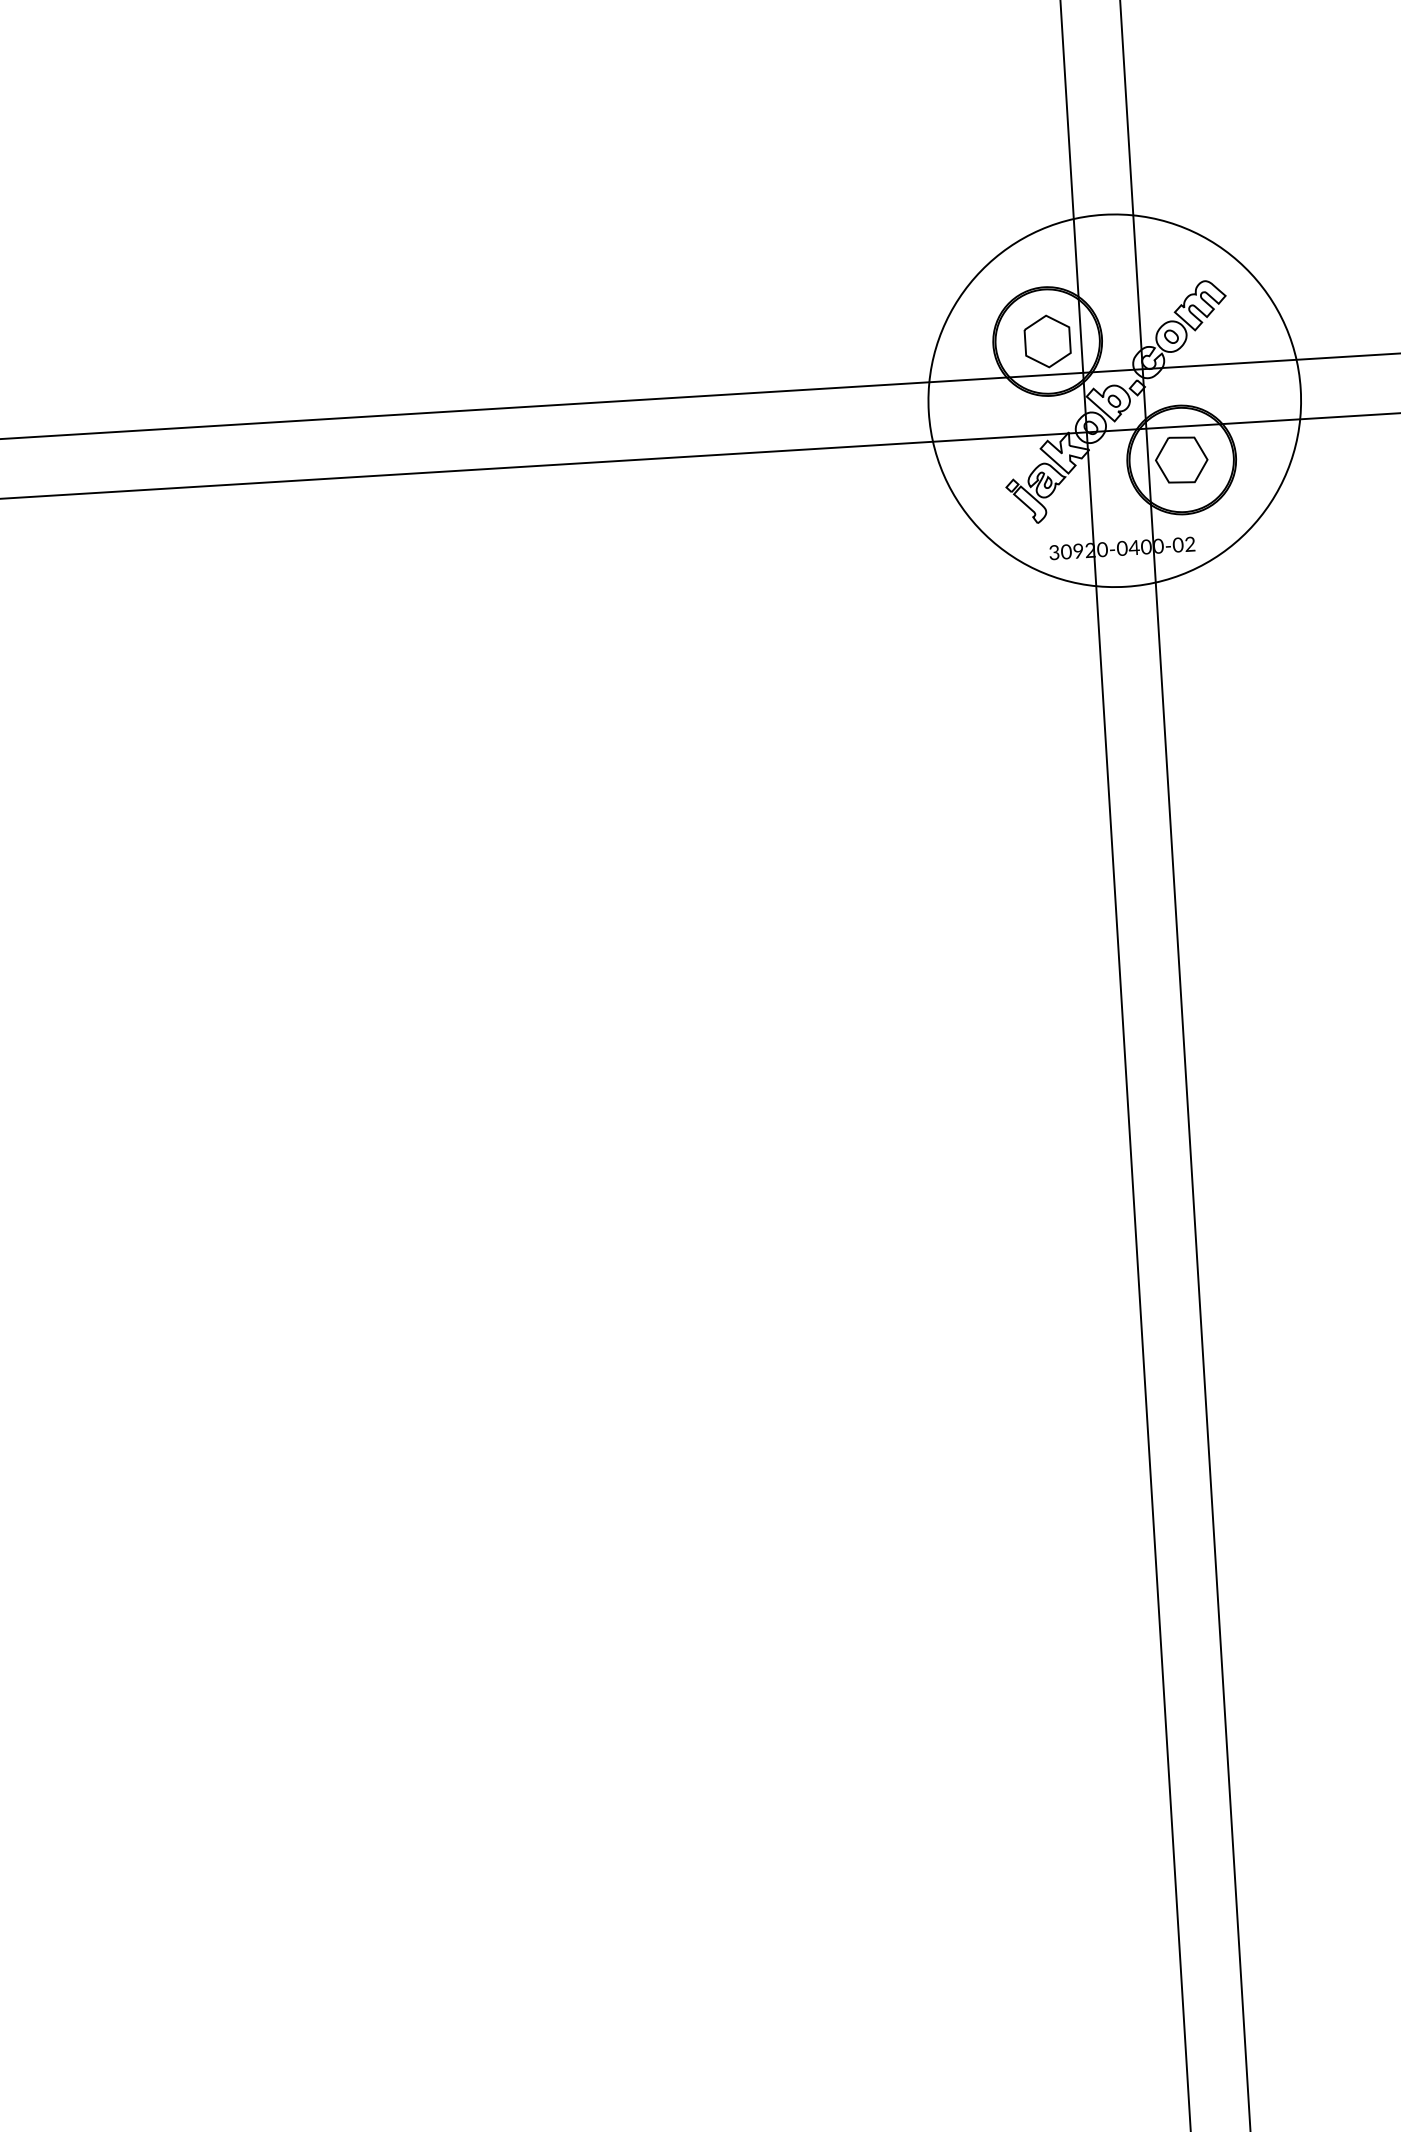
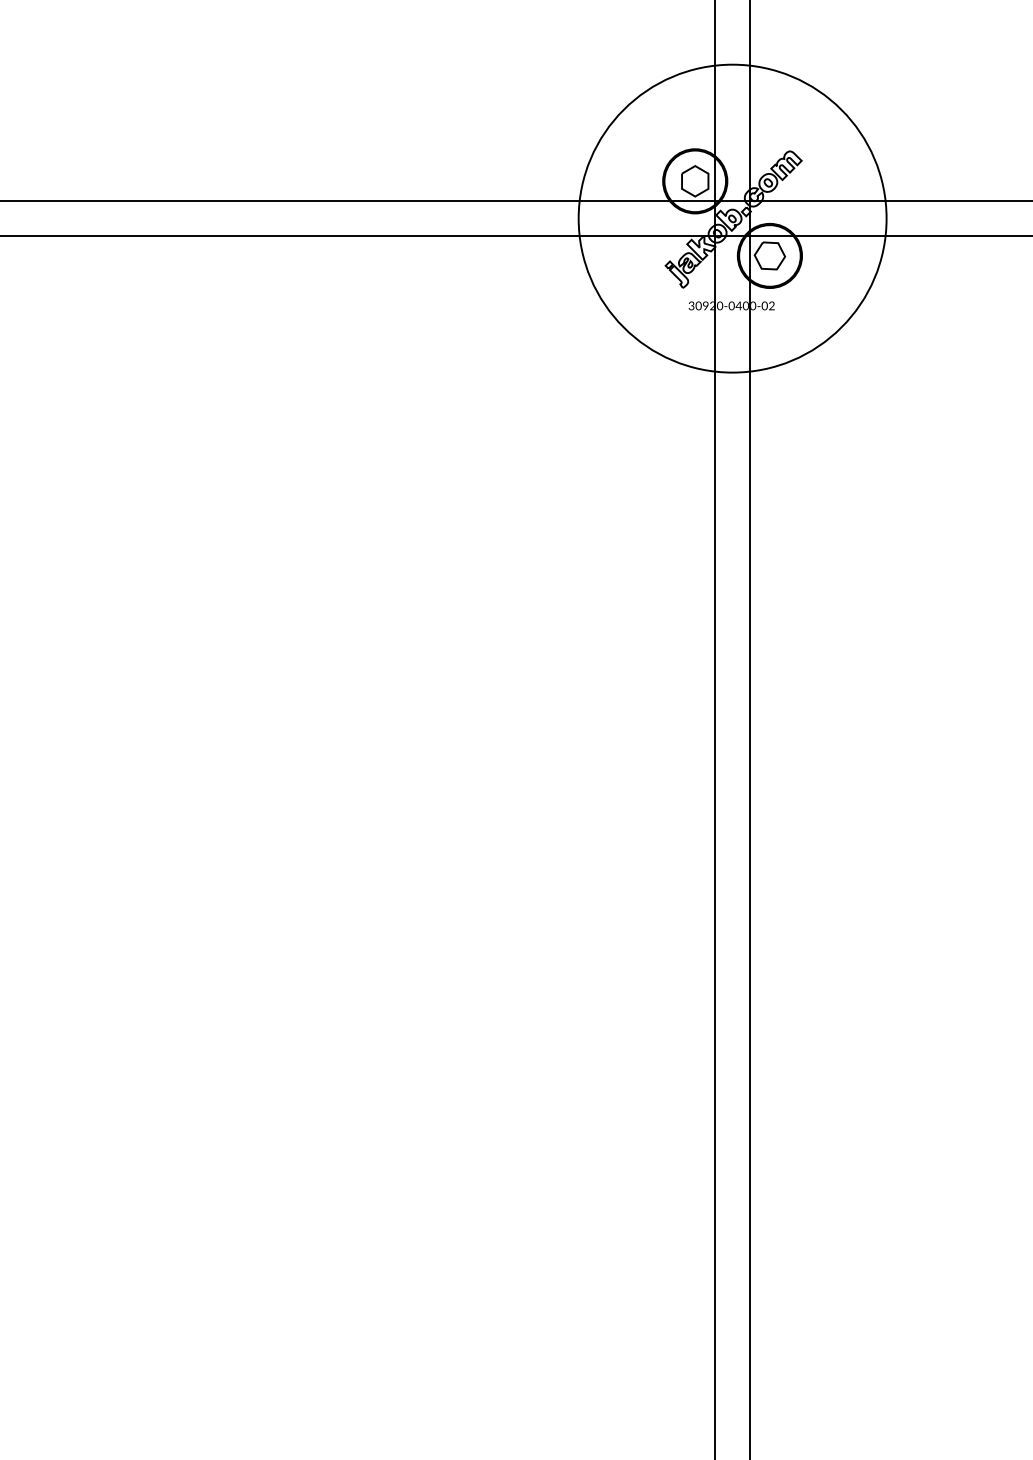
circle: (1114, 400) -> (732, 218), size x1.4

